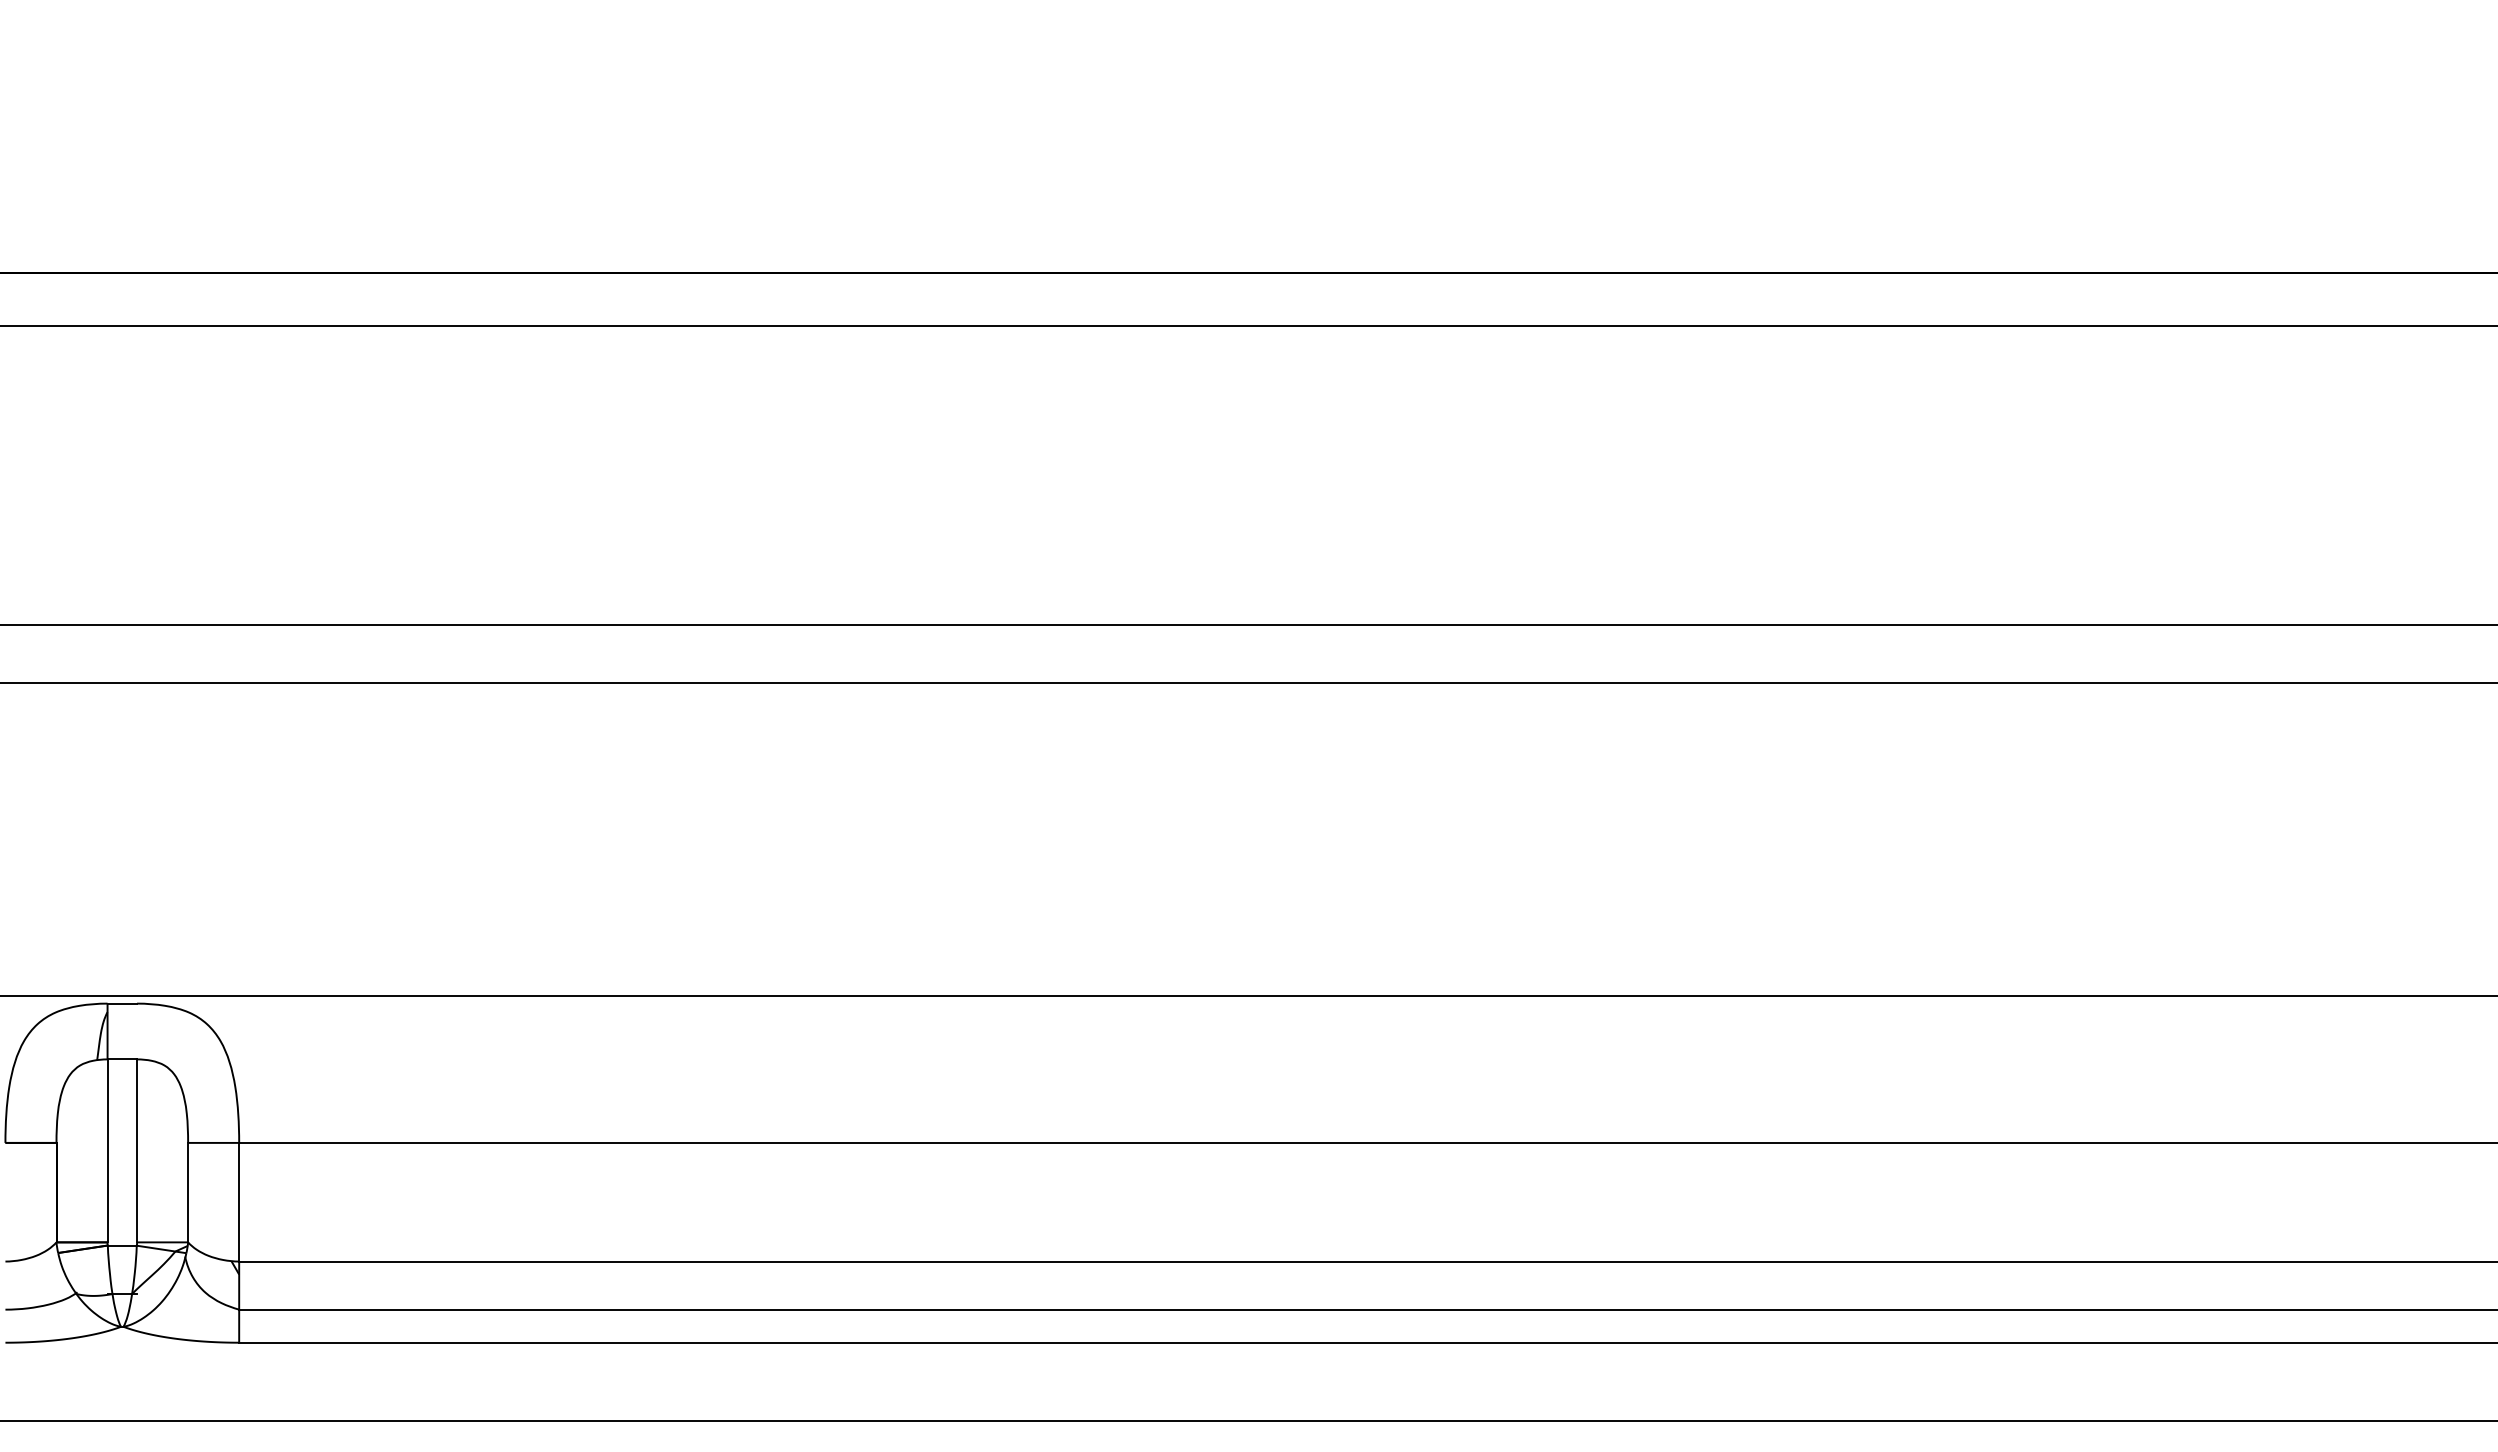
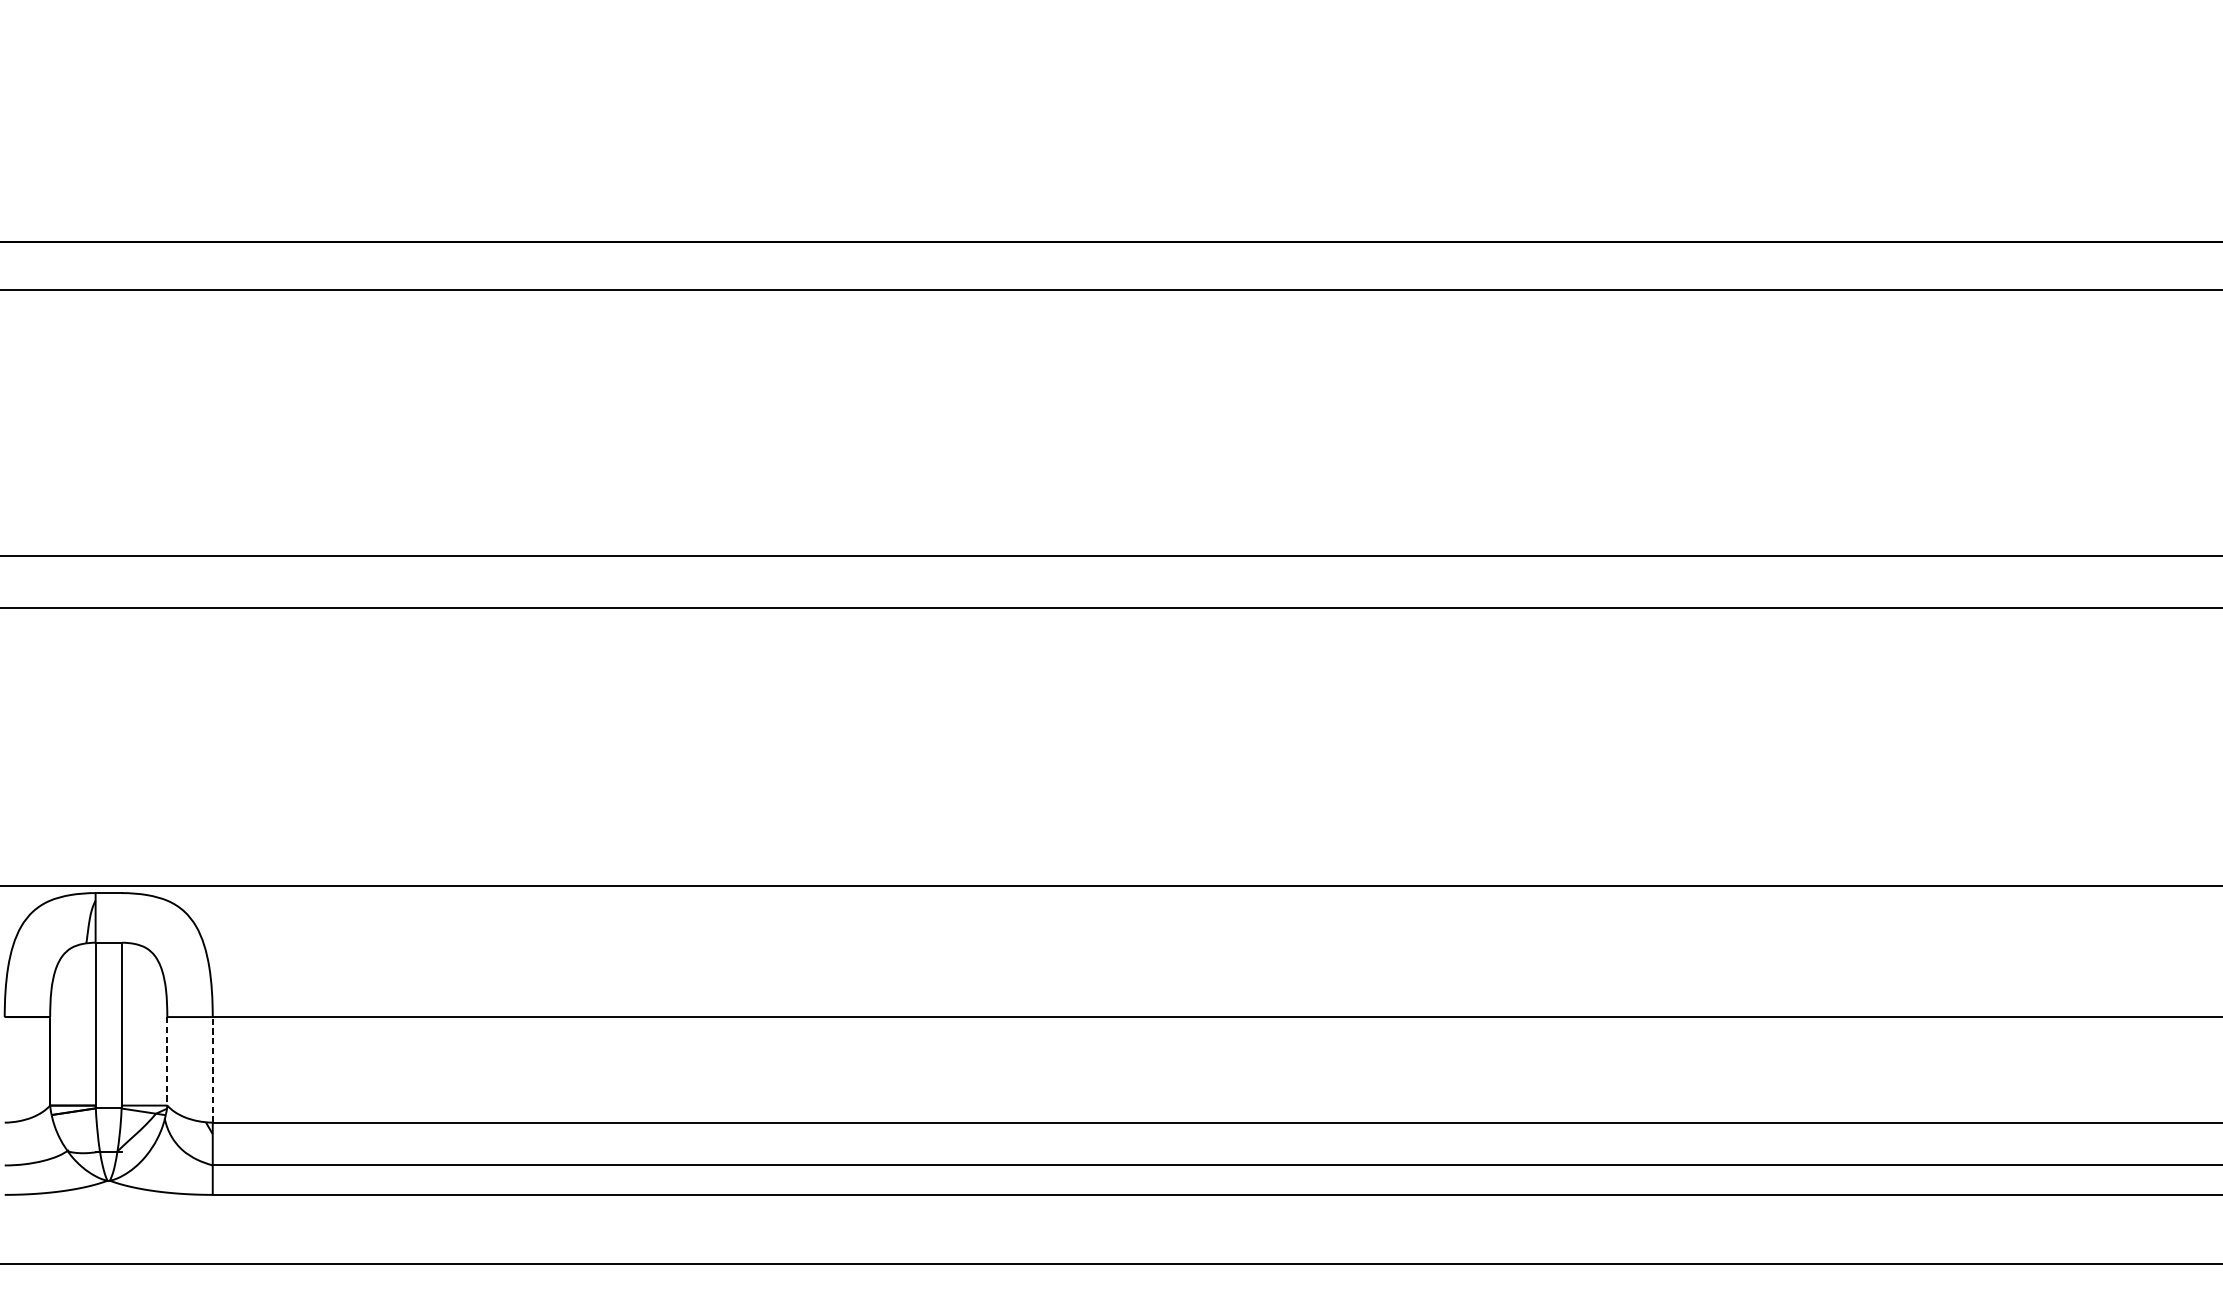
line: (188, 1192) -> (167, 1061), solid -> dashed
line: (239, 1201) -> (213, 1069), solid -> dashed

